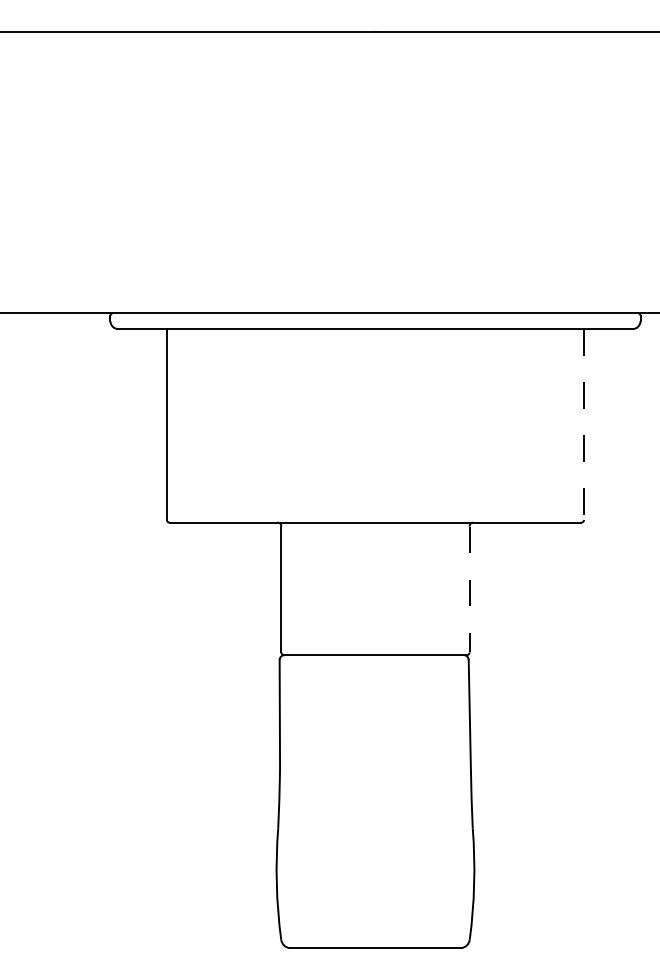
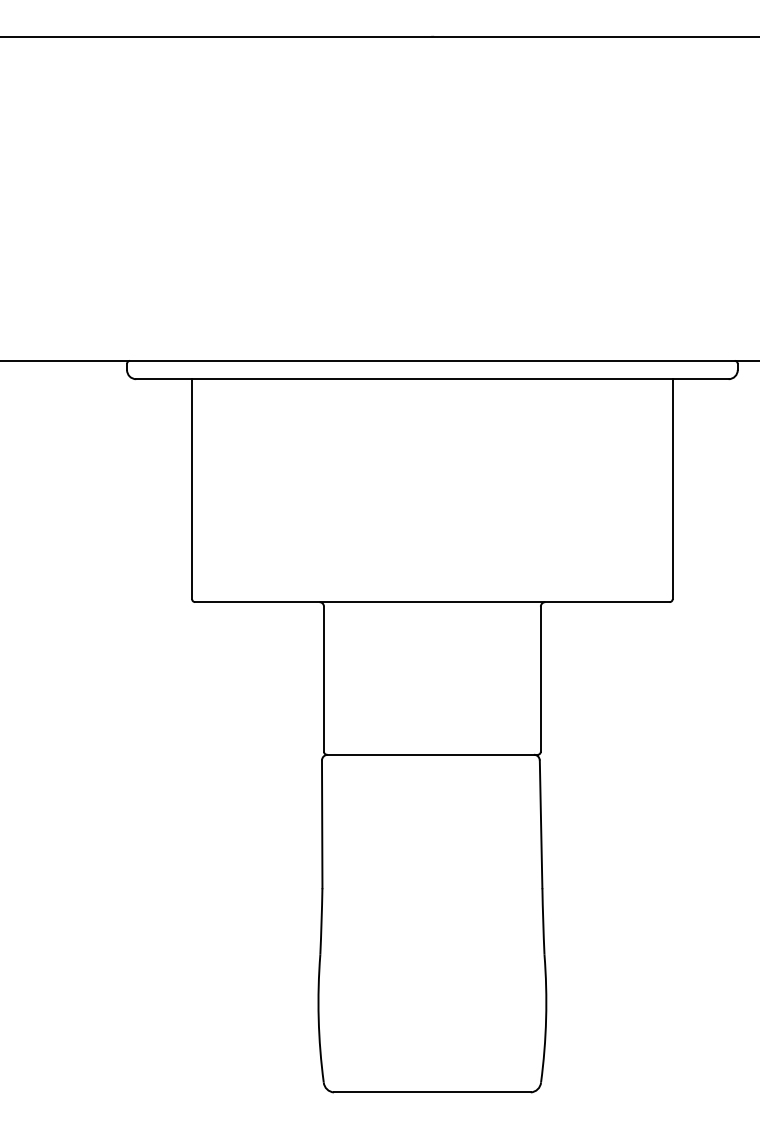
line: (584, 425) -> (673, 490), dashed -> solid
line: (469, 589) -> (540, 679), dashed -> solid

